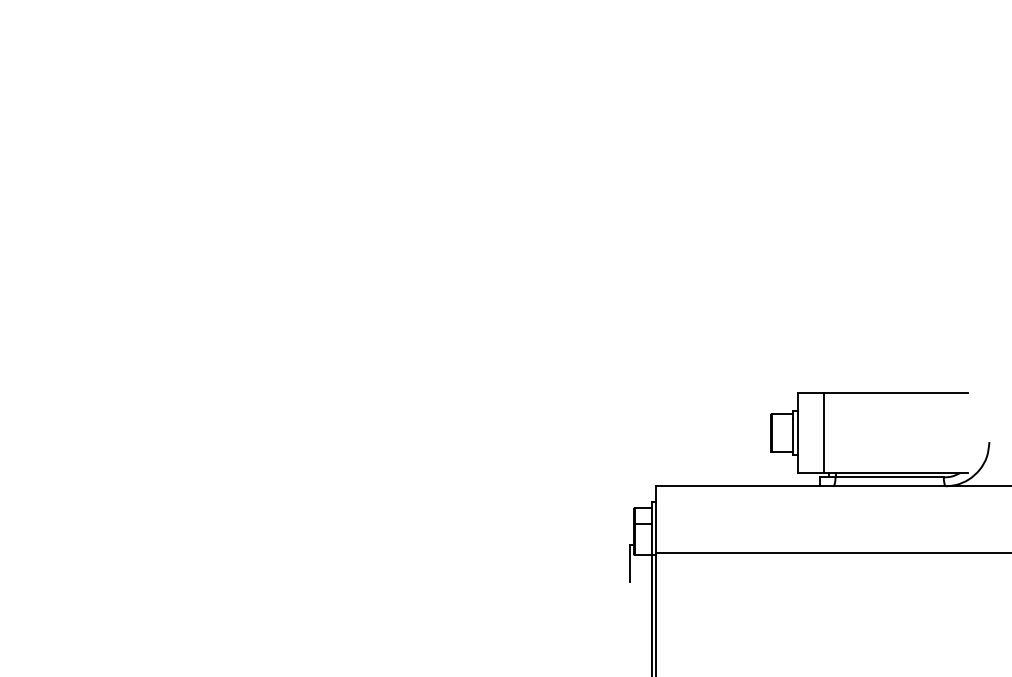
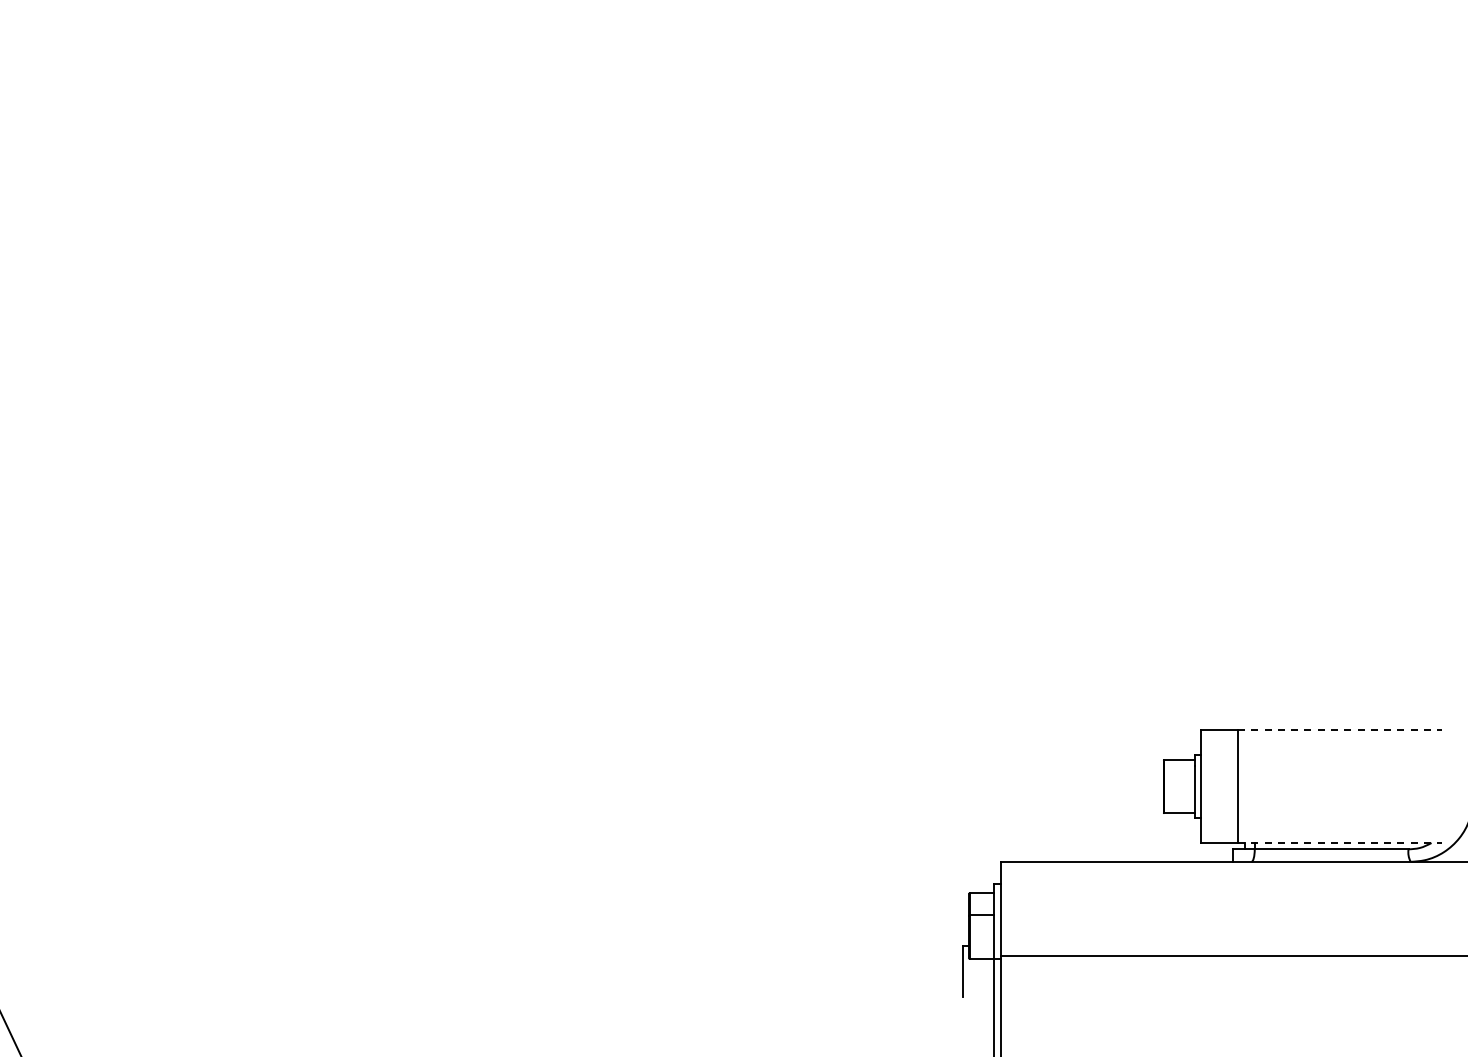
line: (896, 393) -> (1340, 730), solid -> dashed
line: (896, 473) -> (1340, 843), solid -> dashed

